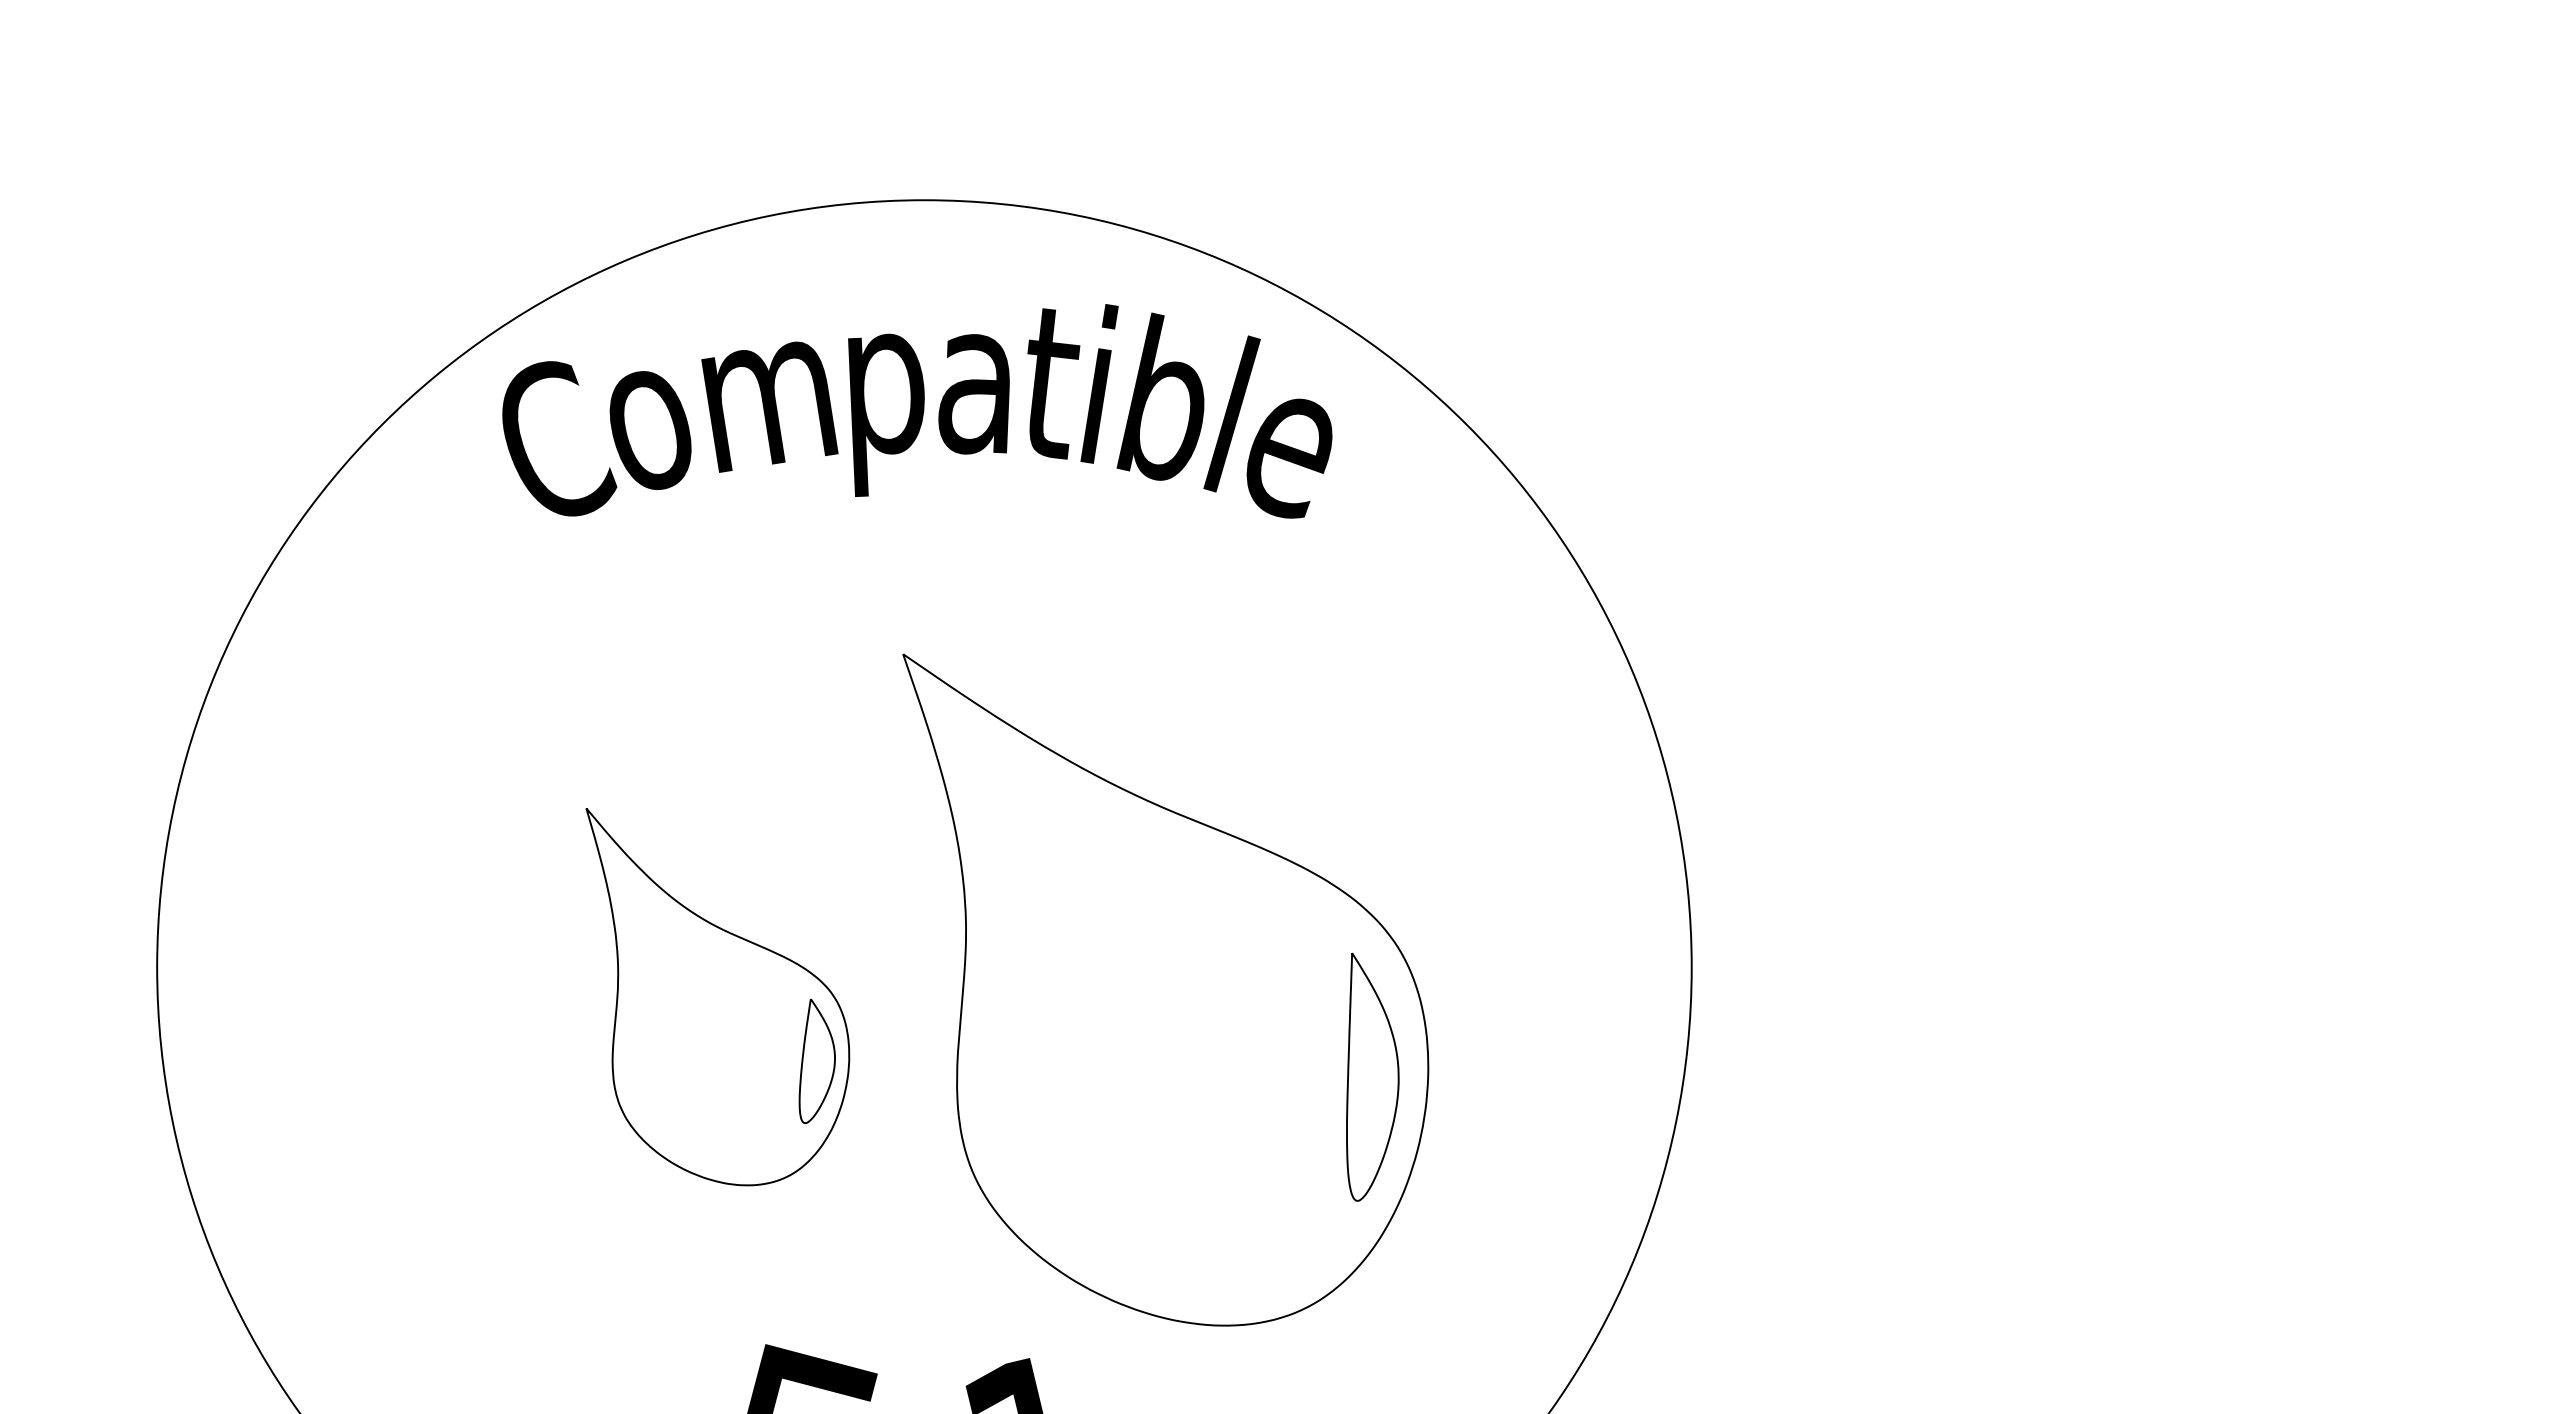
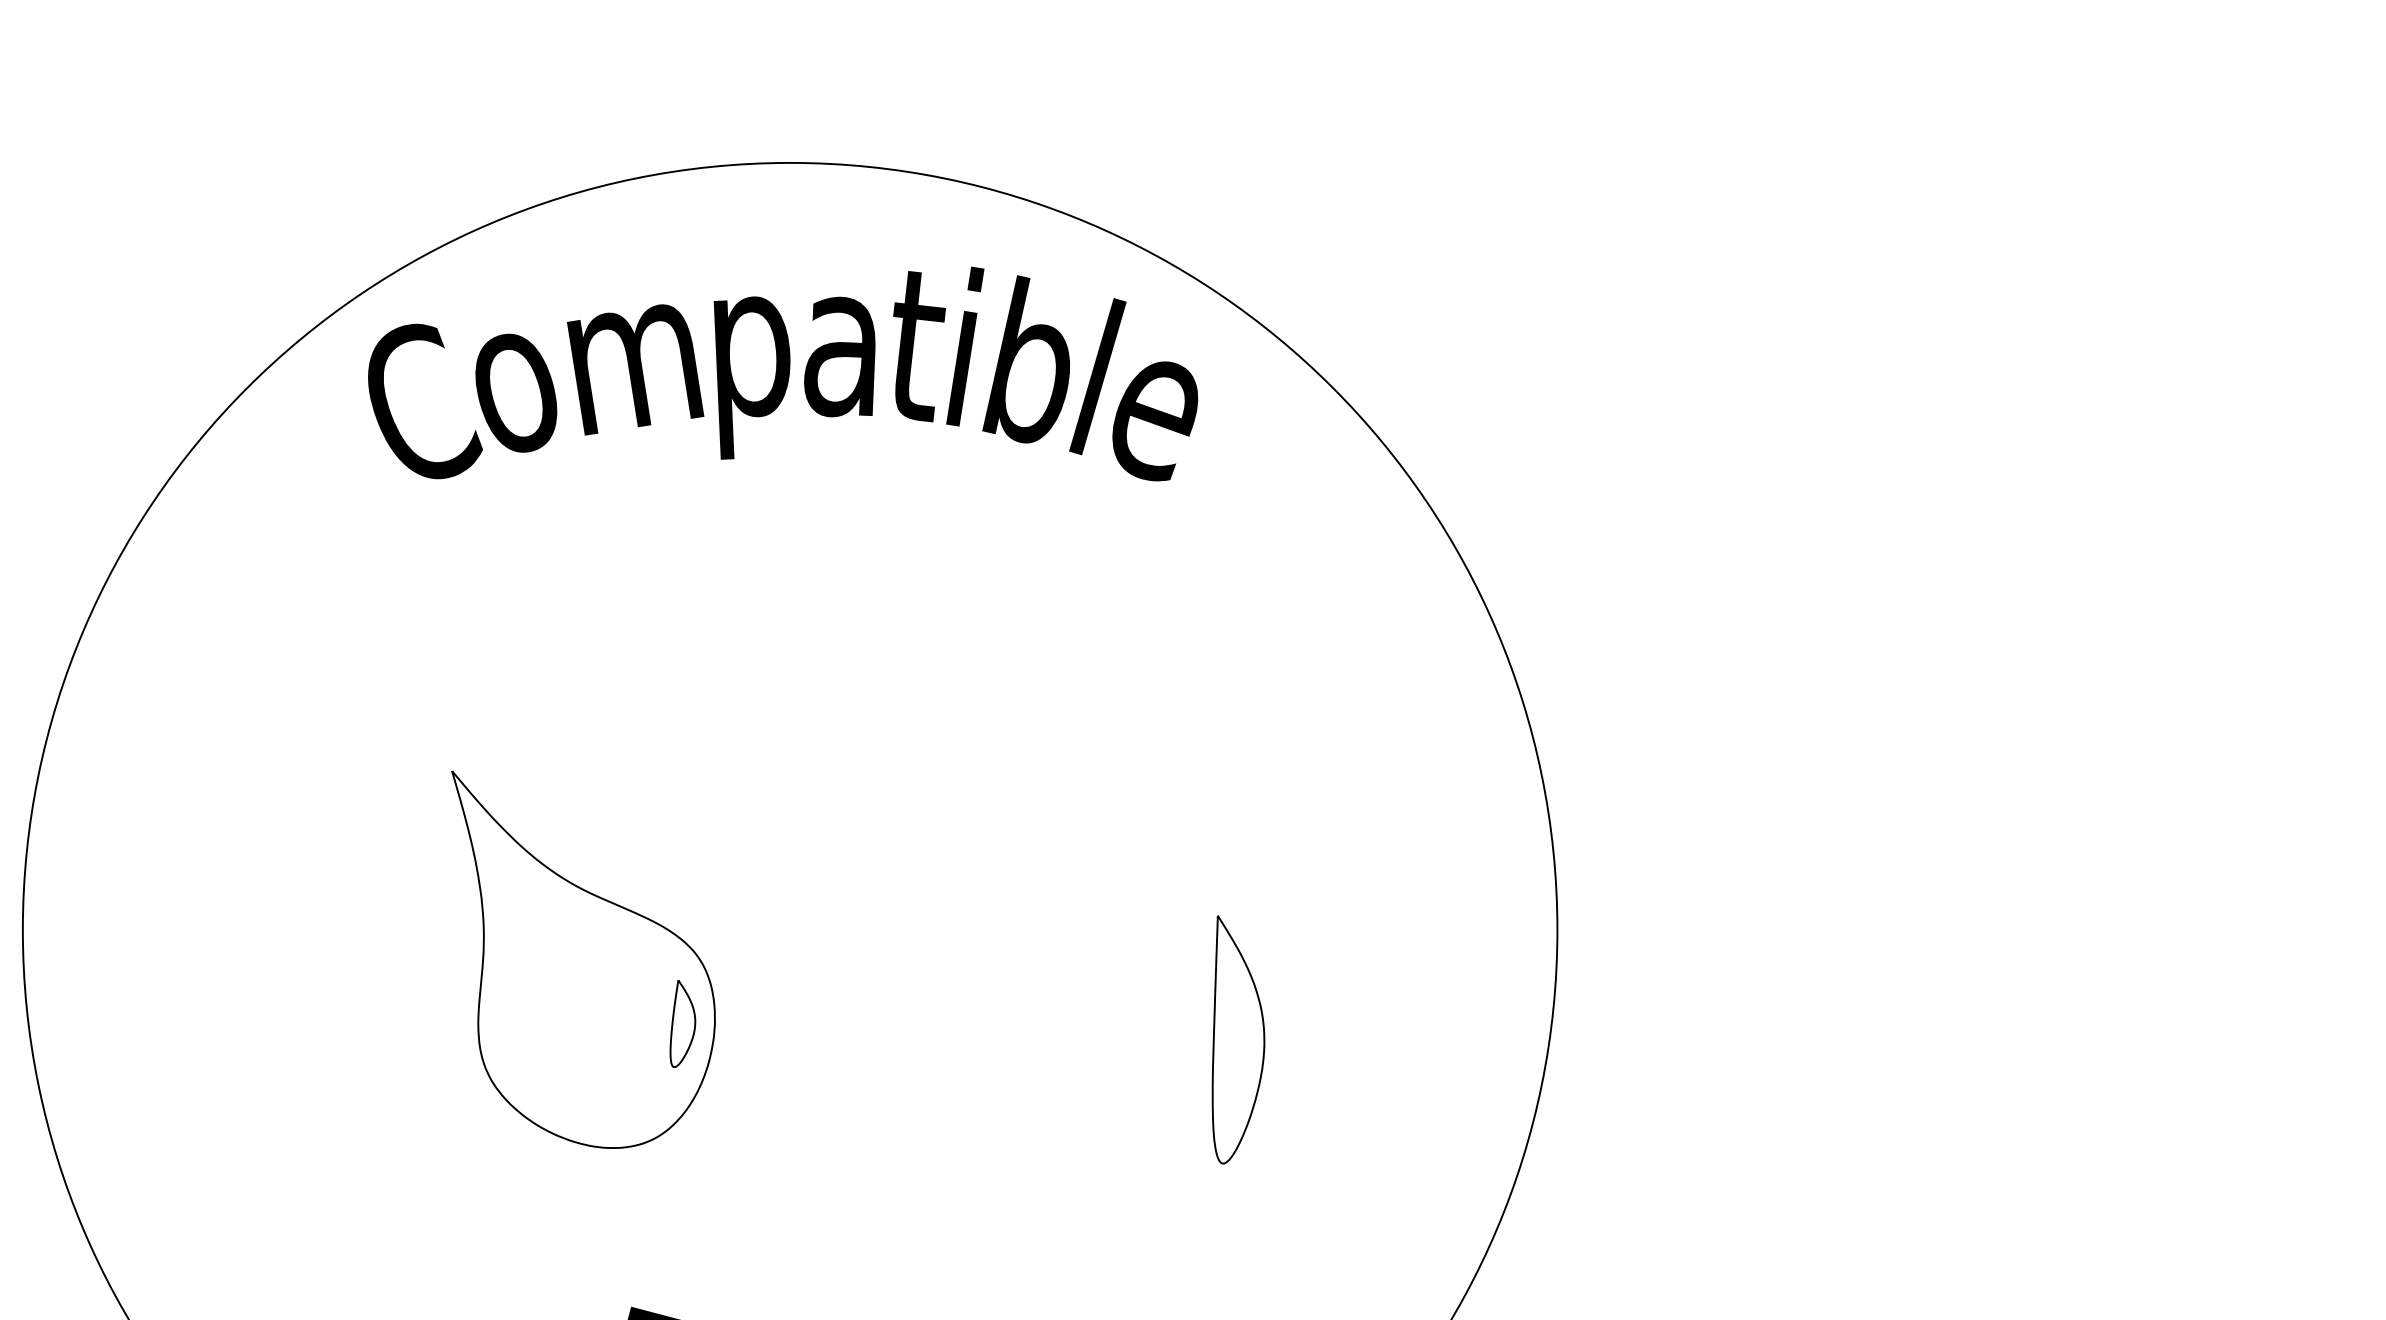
part: (1165, 989) -> (1031, 952), removed
part: (816, 1060) -> (682, 1023), size x0.7

